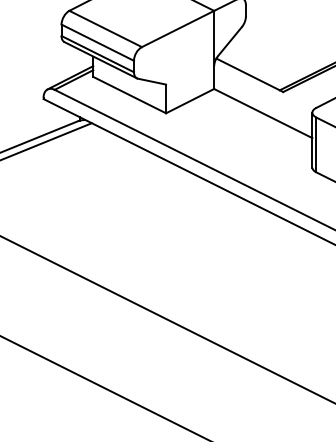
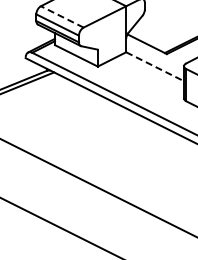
line: (106, 28) -> (62, 16), solid -> dashed
line: (263, 113) -> (155, 66), solid -> dashed

